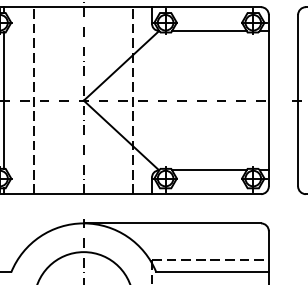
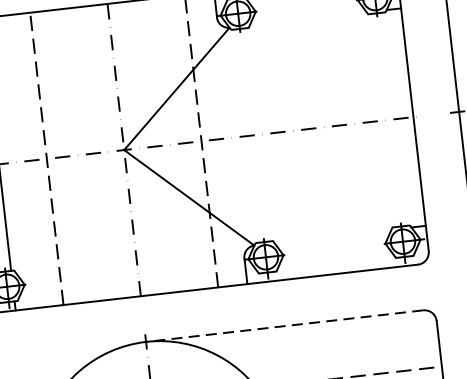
line: (209, 31) -> (308, 19), removed
line: (209, 170) -> (333, 236), removed
line: (172, 223) -> (284, 326), solid -> dashed

